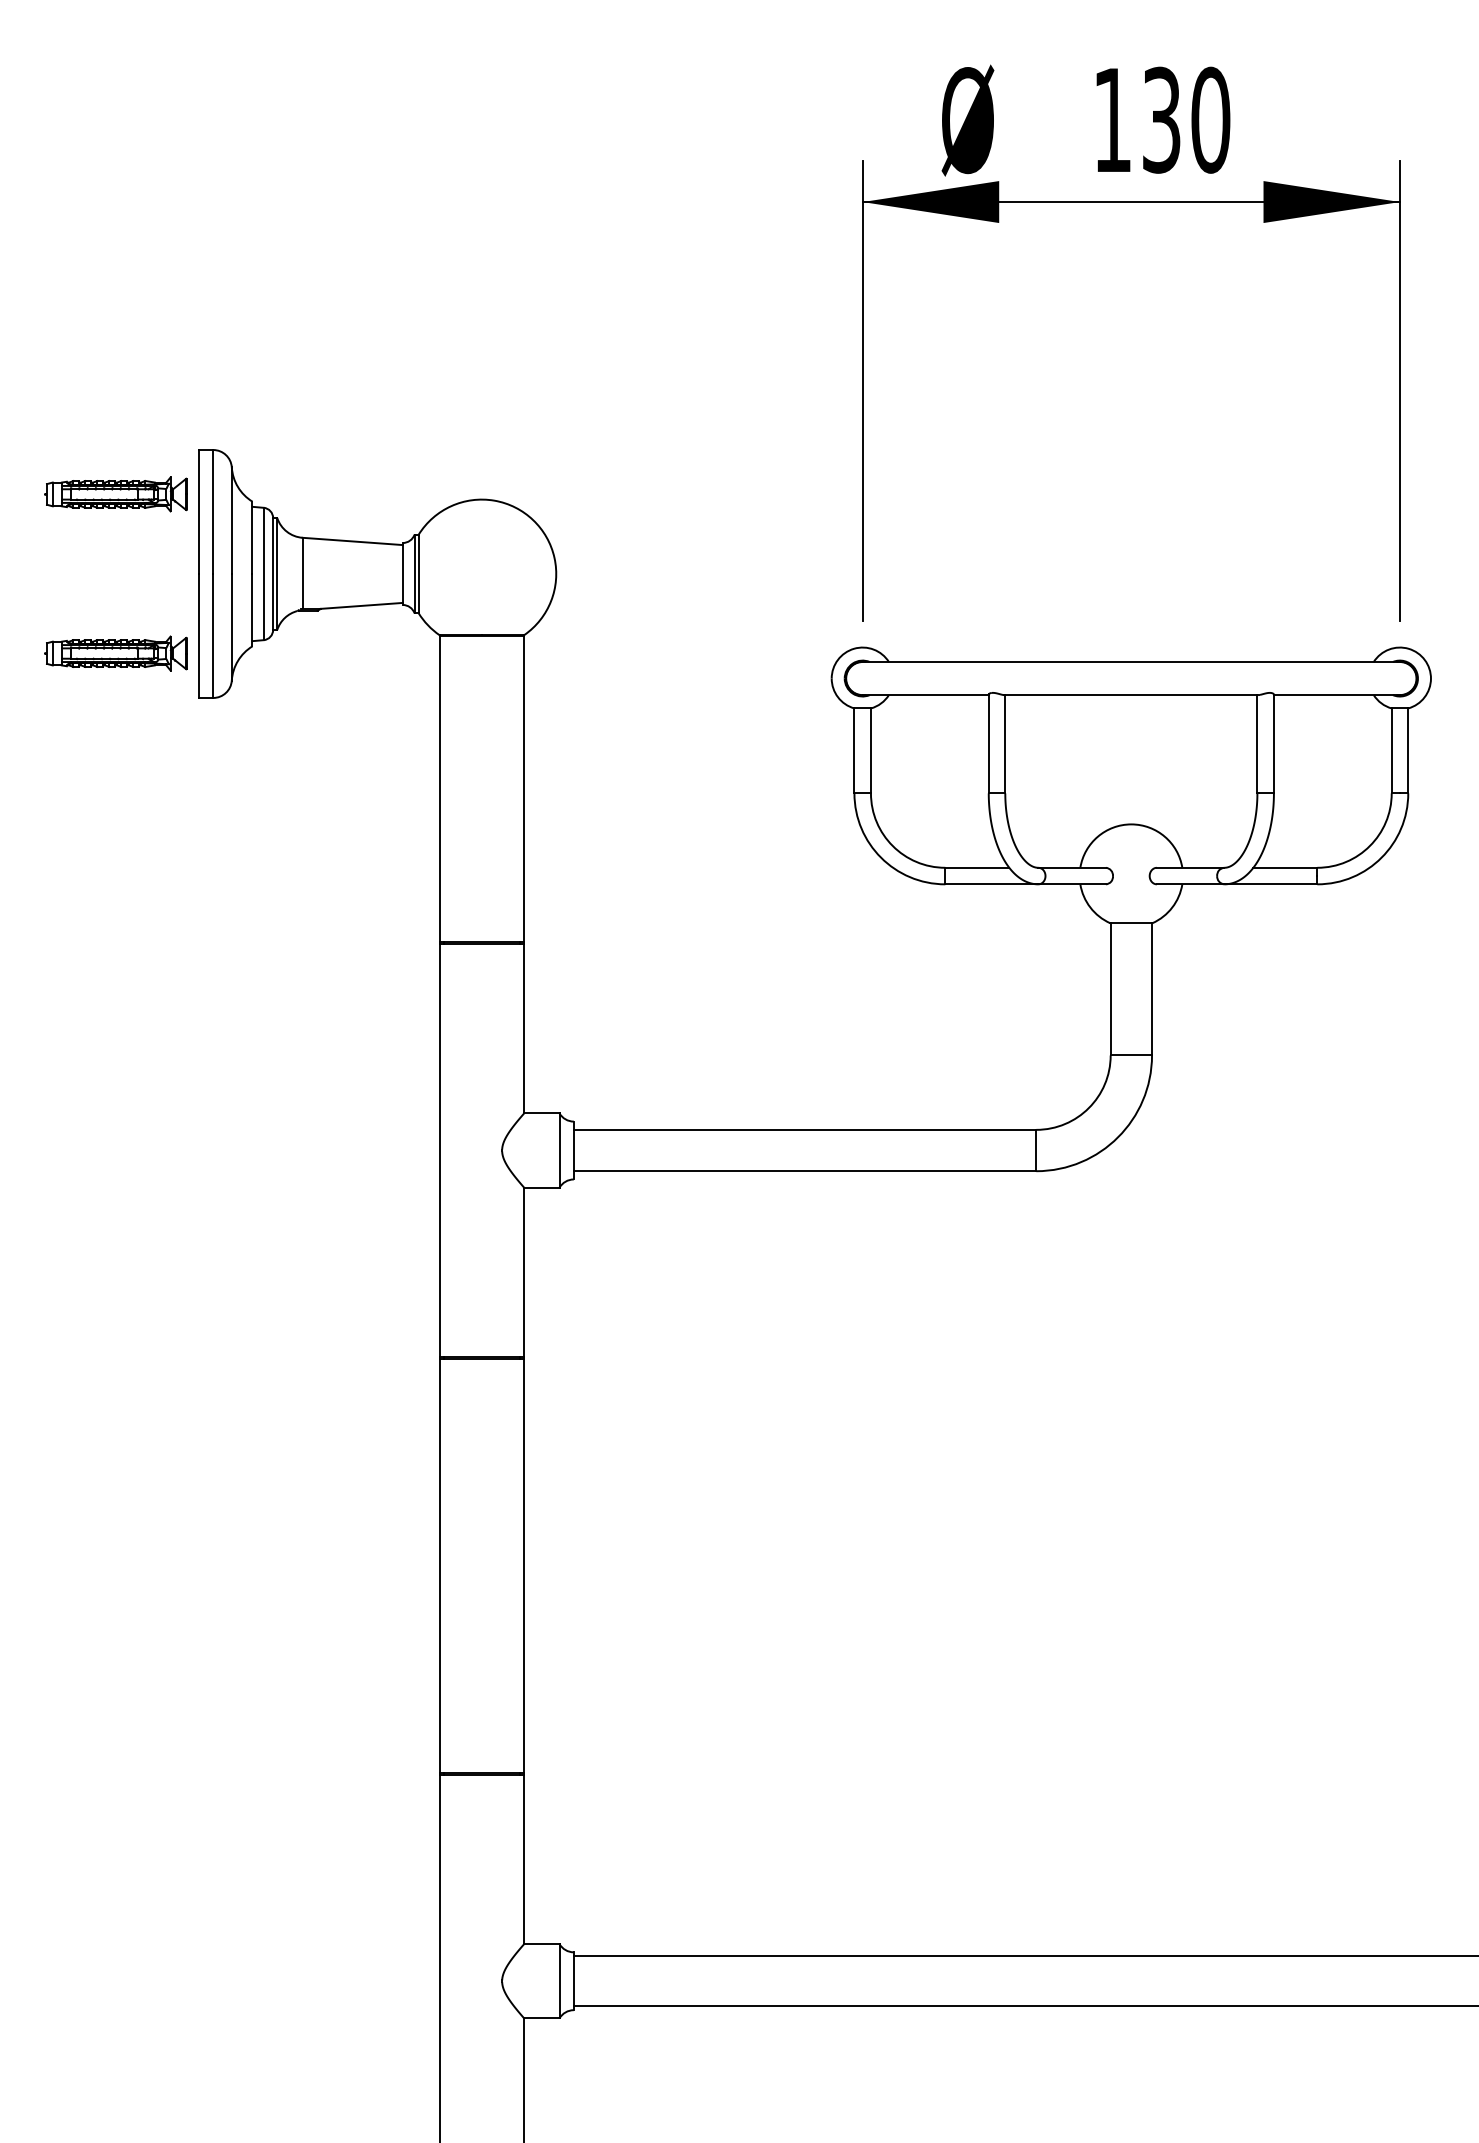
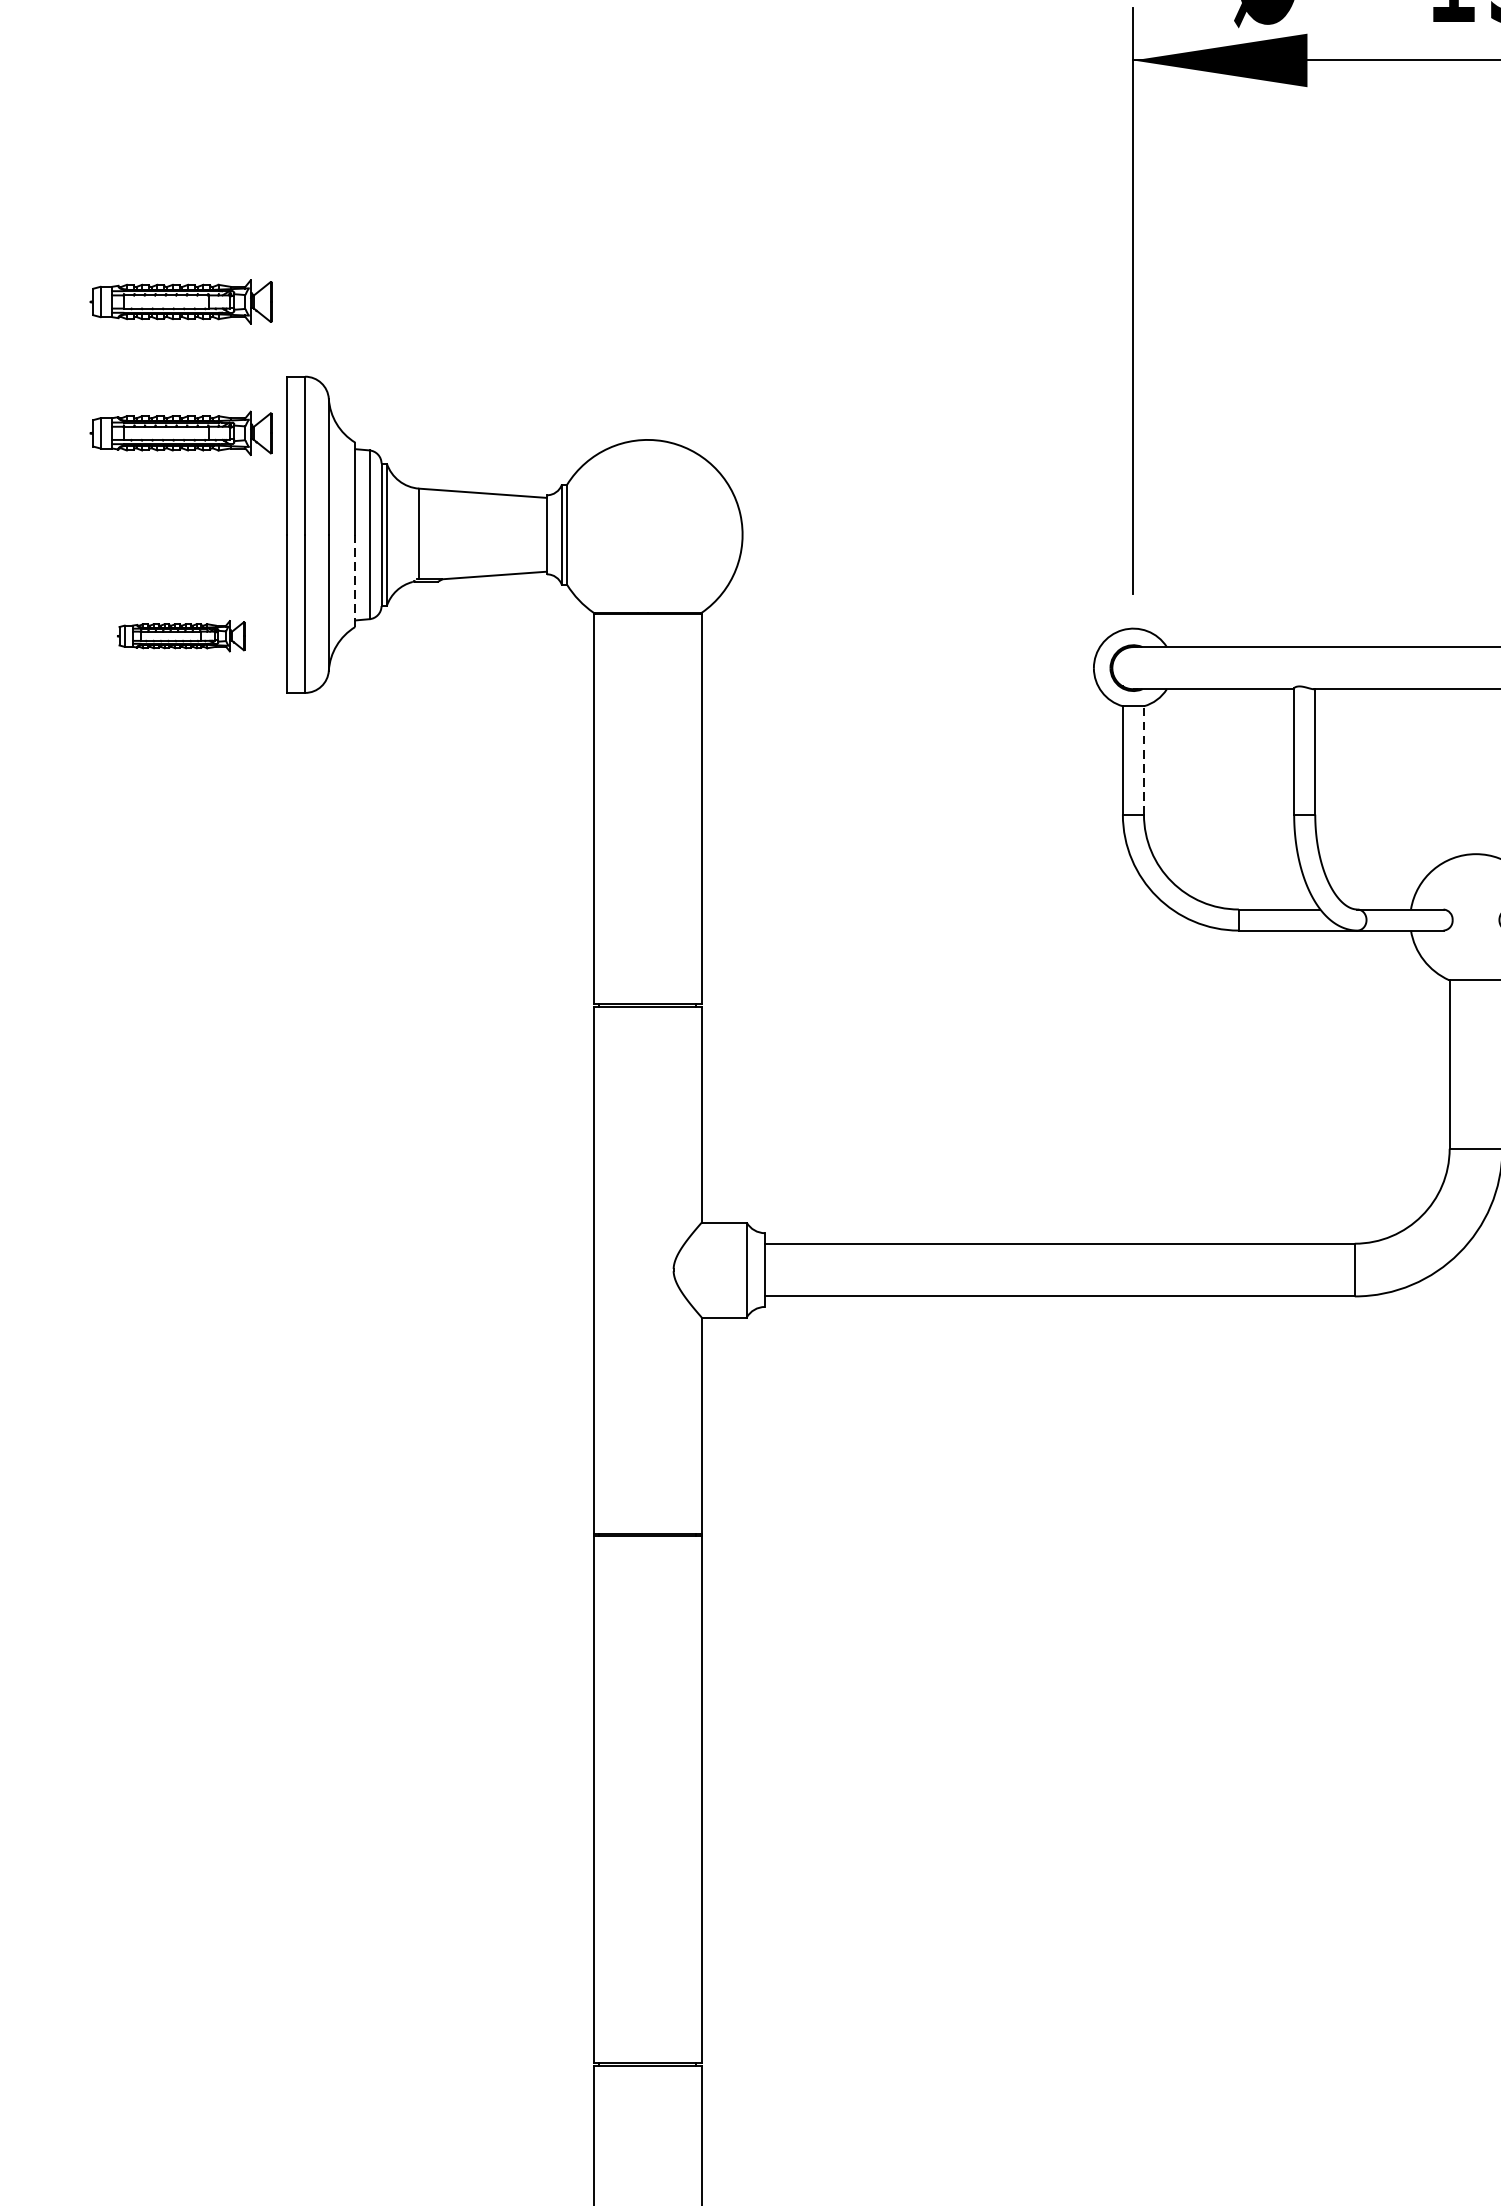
part: (115, 391) -> (180, 302), added
line: (252, 609) -> (355, 580), solid -> dashed
part: (115, 653) -> (180, 636), size x0.7
line: (870, 750) -> (1143, 759), solid -> dashed

